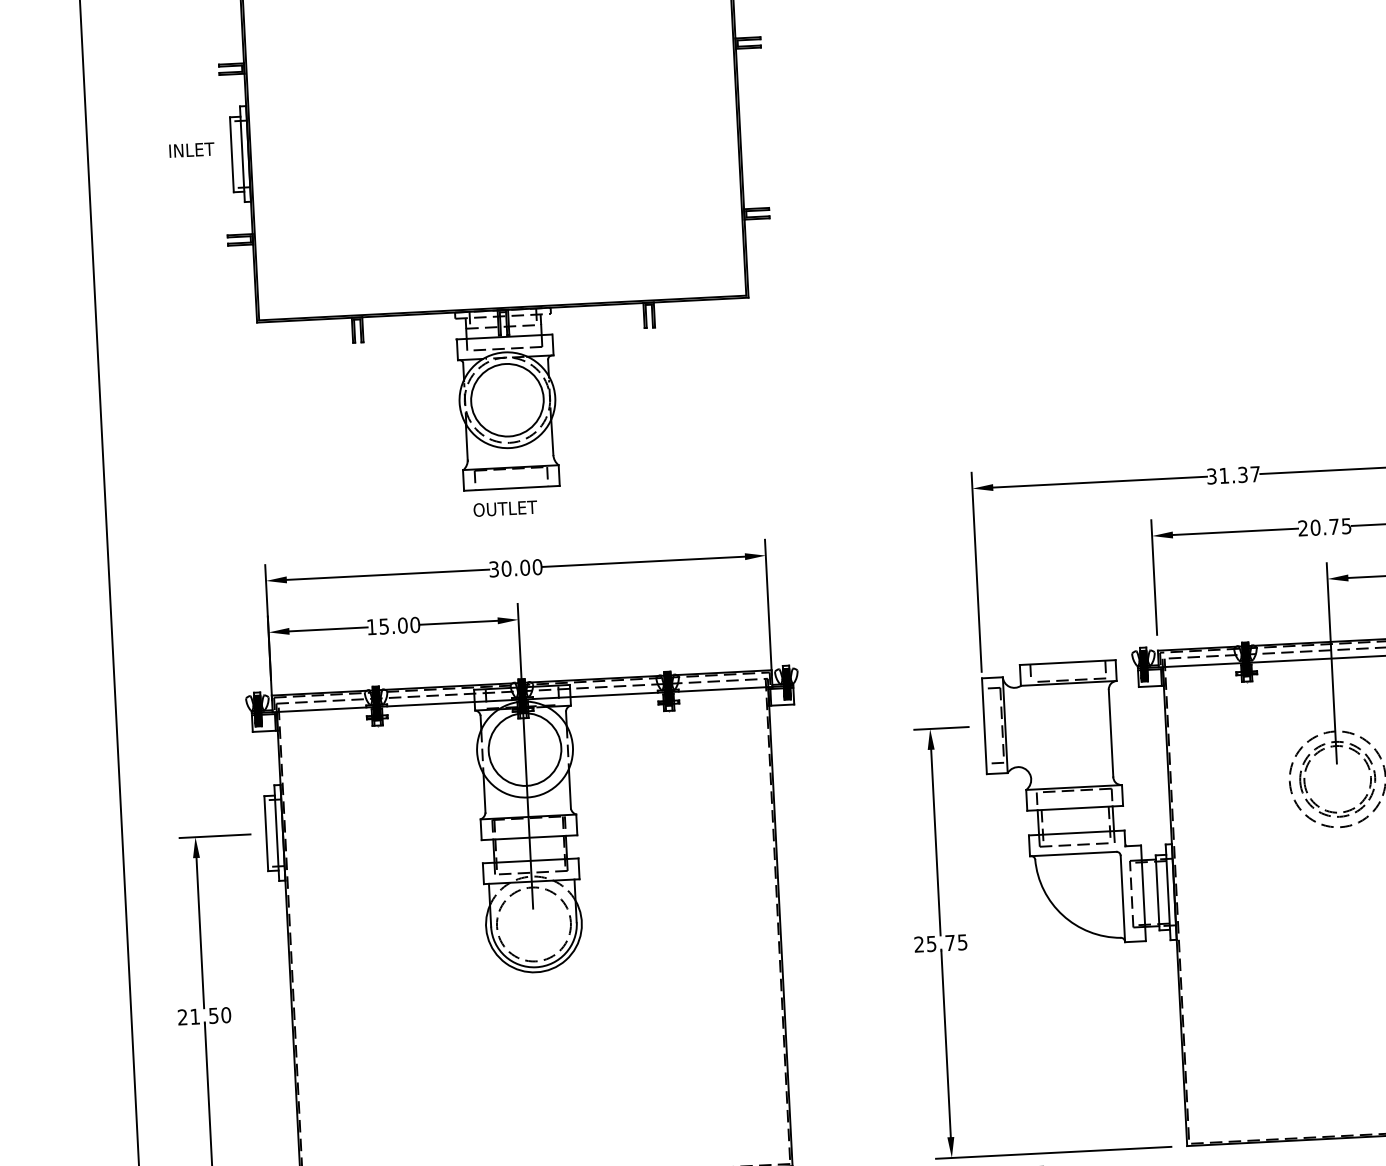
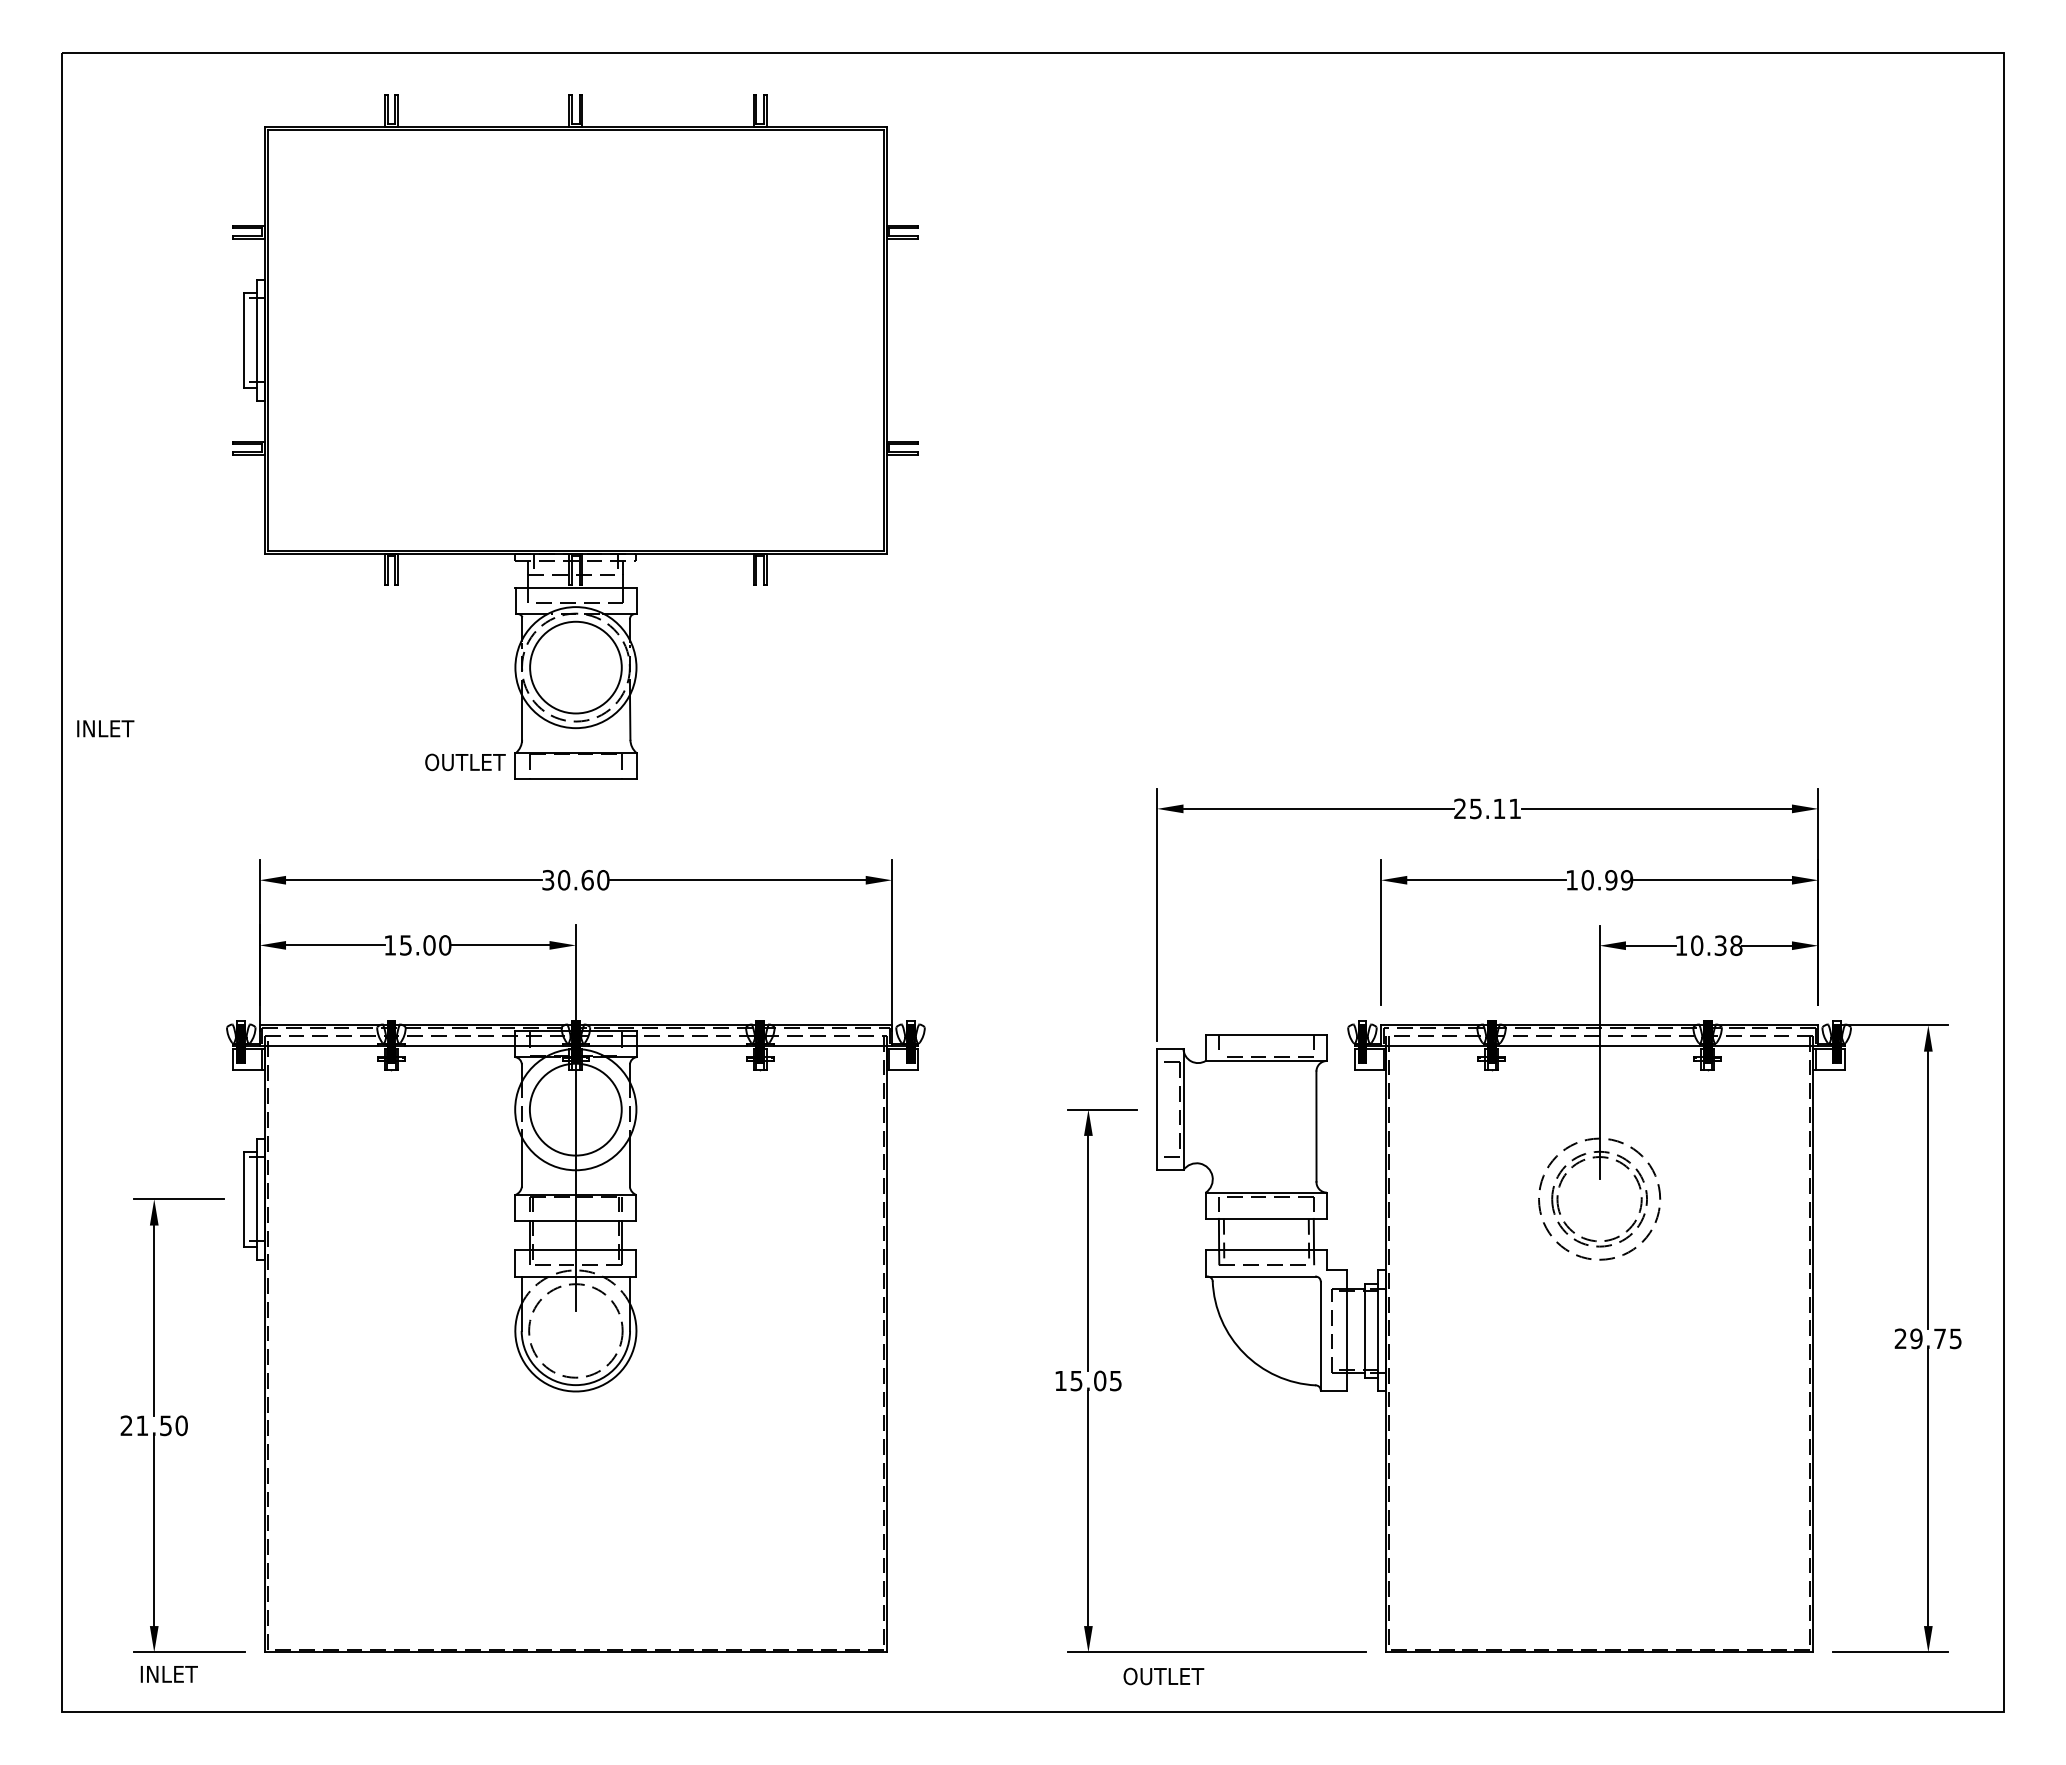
text: (191, 149) -> (105, 728), moved
text: (1233, 475) -> (1487, 808), 31.37 -> 25.11
text: (505, 508) -> (465, 762), moved
text: (1324, 527) -> (1599, 880), 20.75 -> 10.99
text: (525, 568) -> (587, 880), 30.00 -> 30.60
text: (934, 943) -> (1080, 1380), 25.75 -> 15.05

